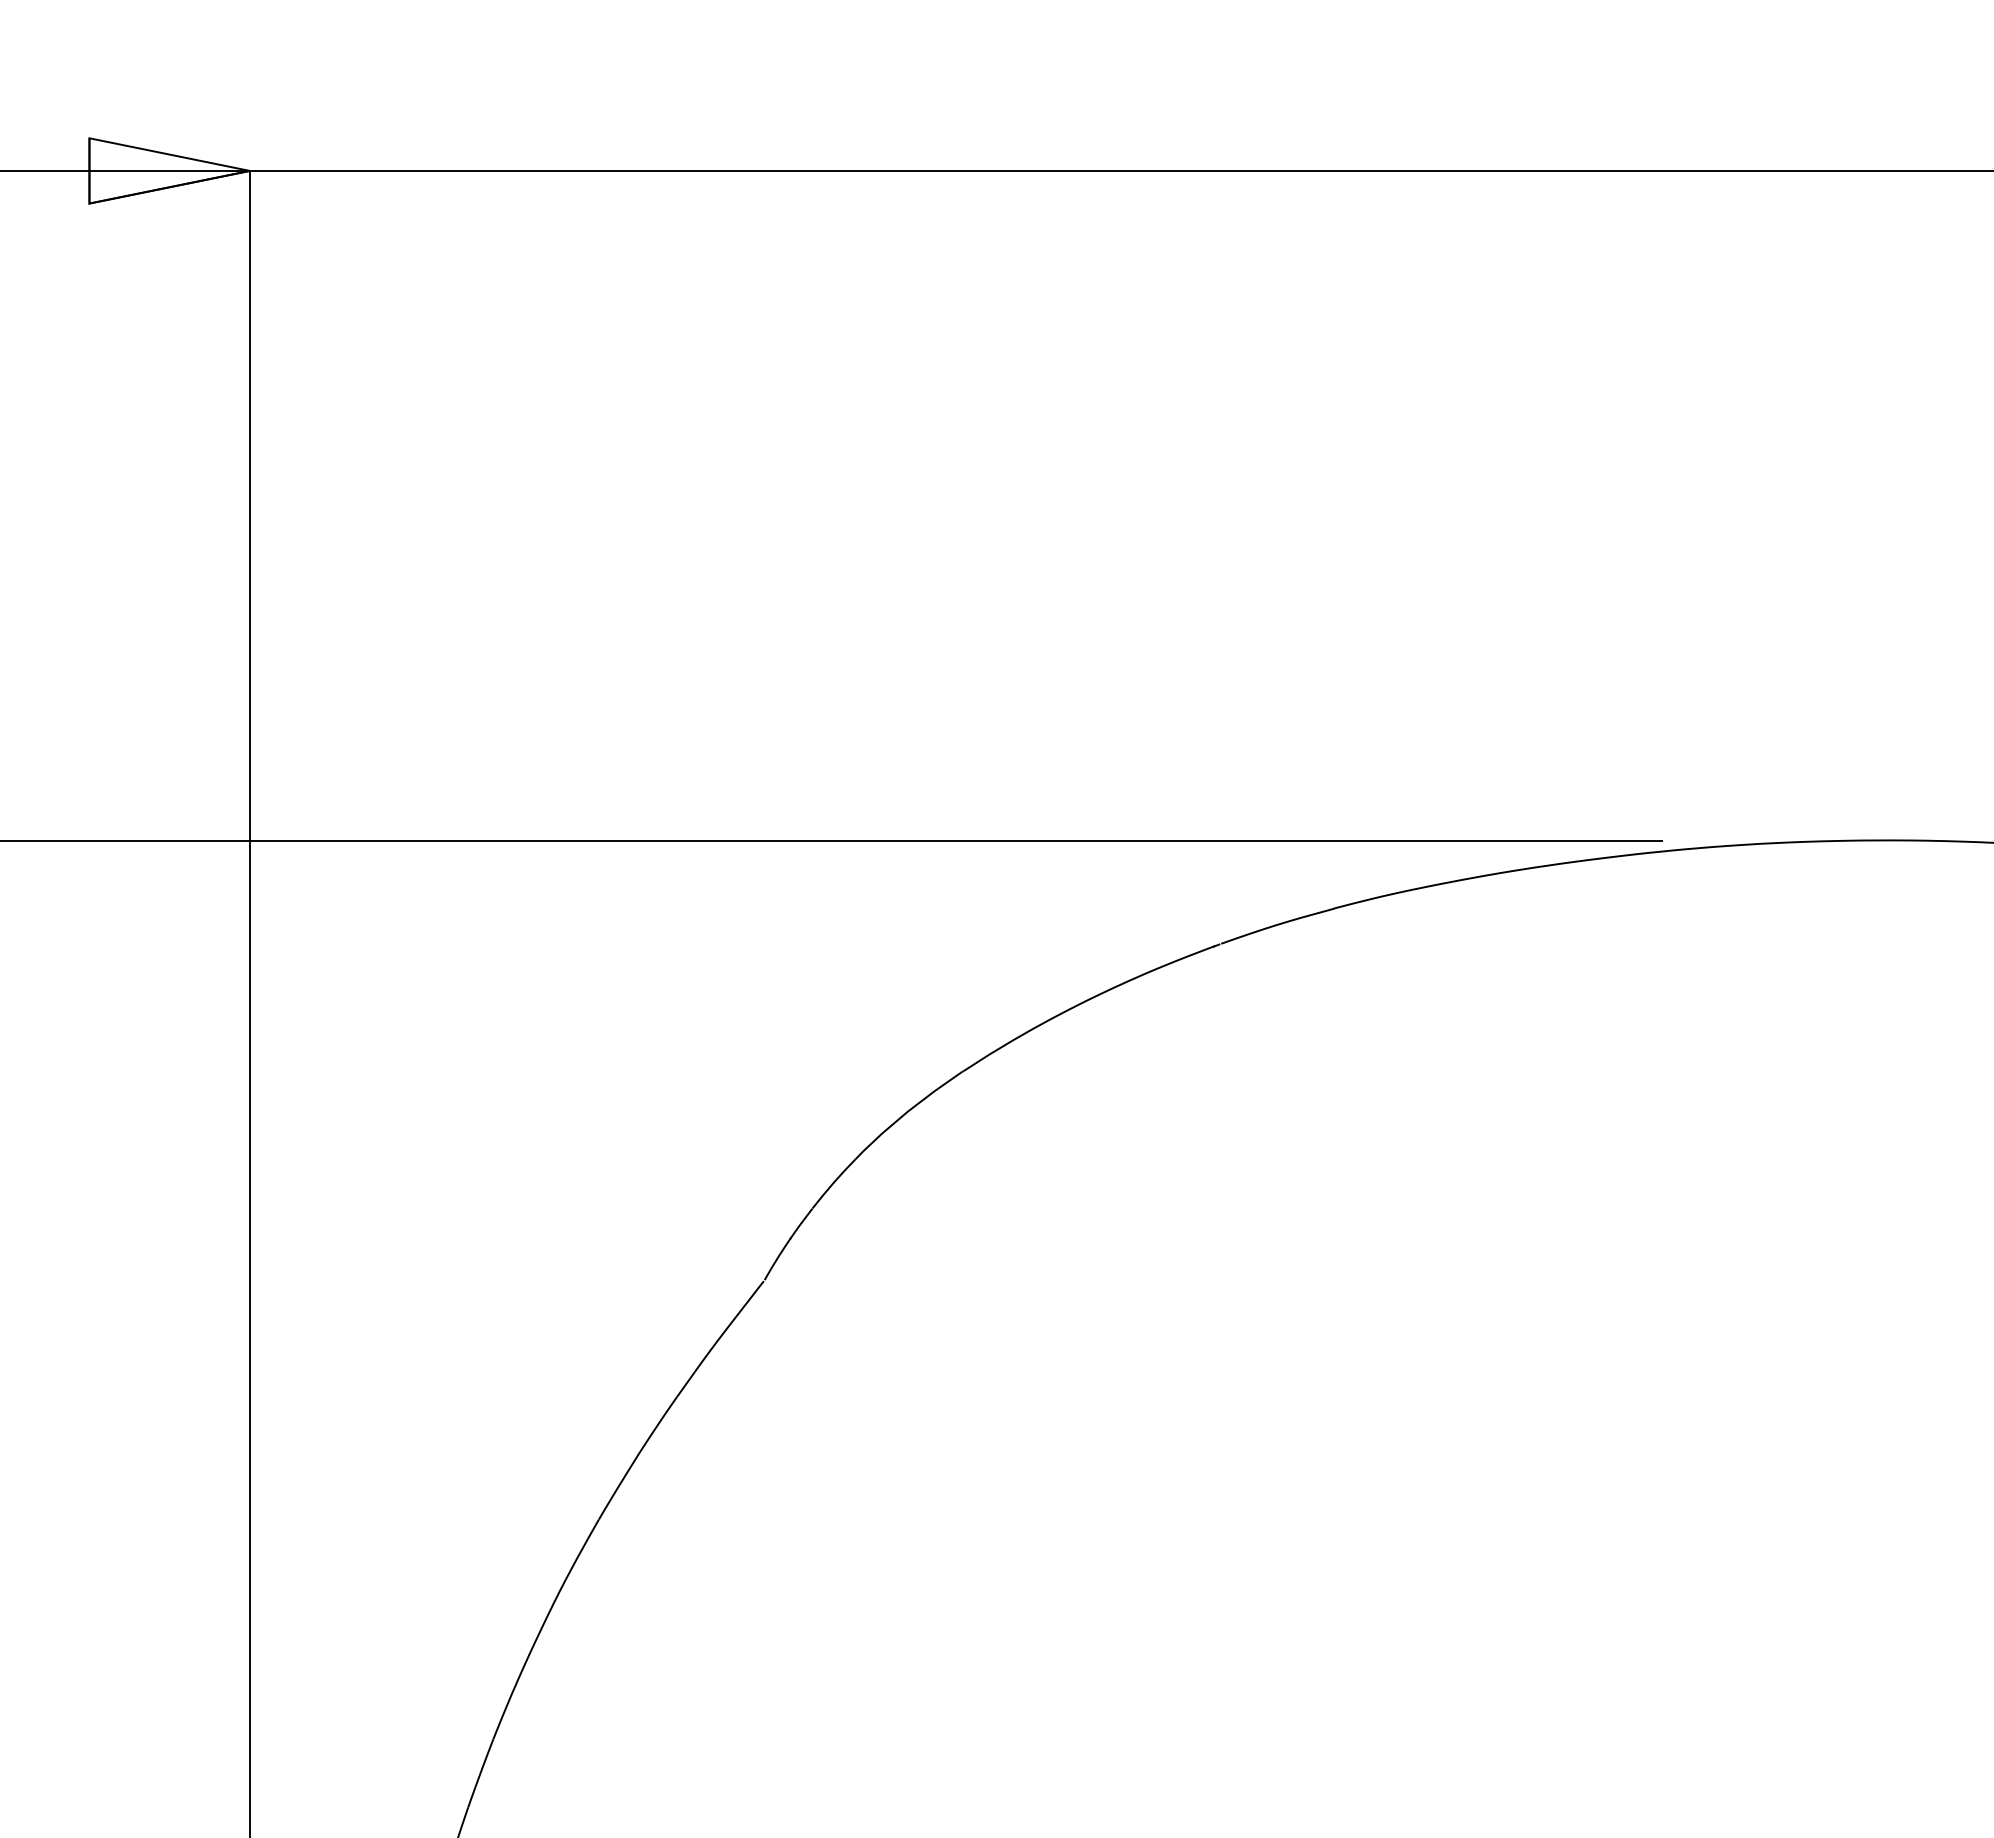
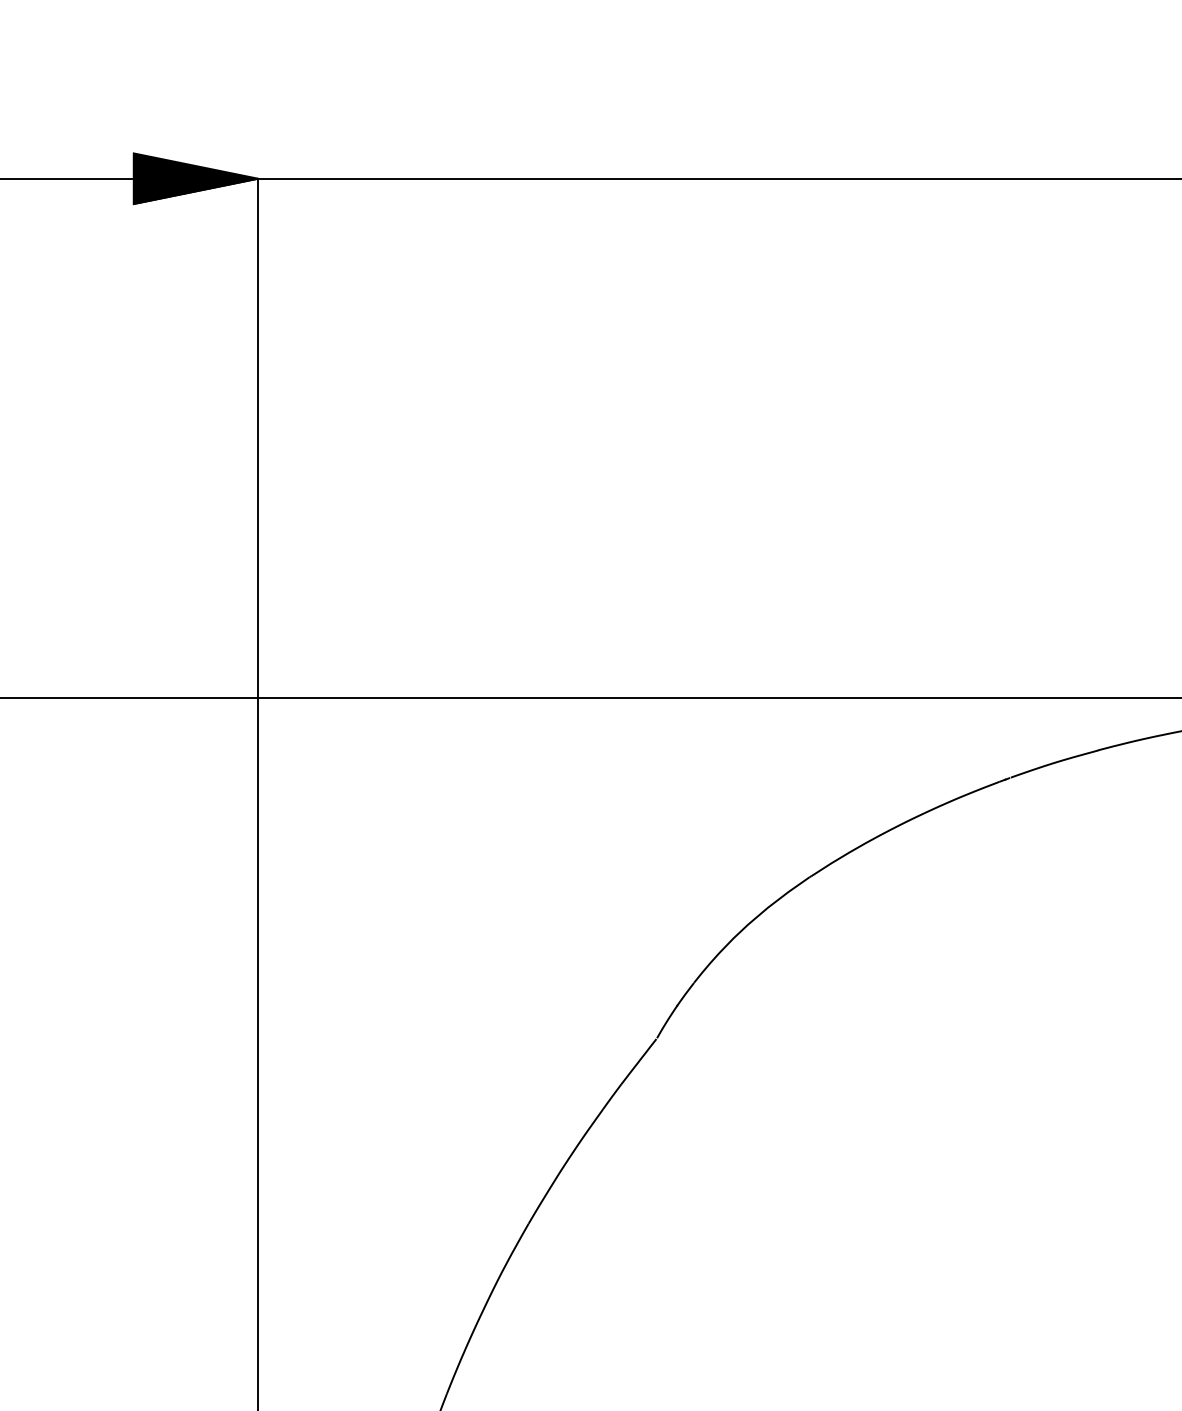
fill: (169, 170) -> (195, 178), added

